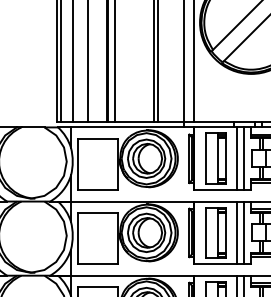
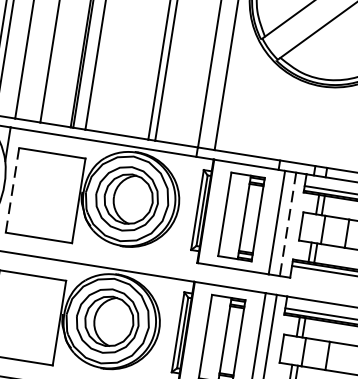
line: (244, 159) -> (288, 225), solid -> dashed
line: (78, 164) -> (13, 190), solid -> dashed

